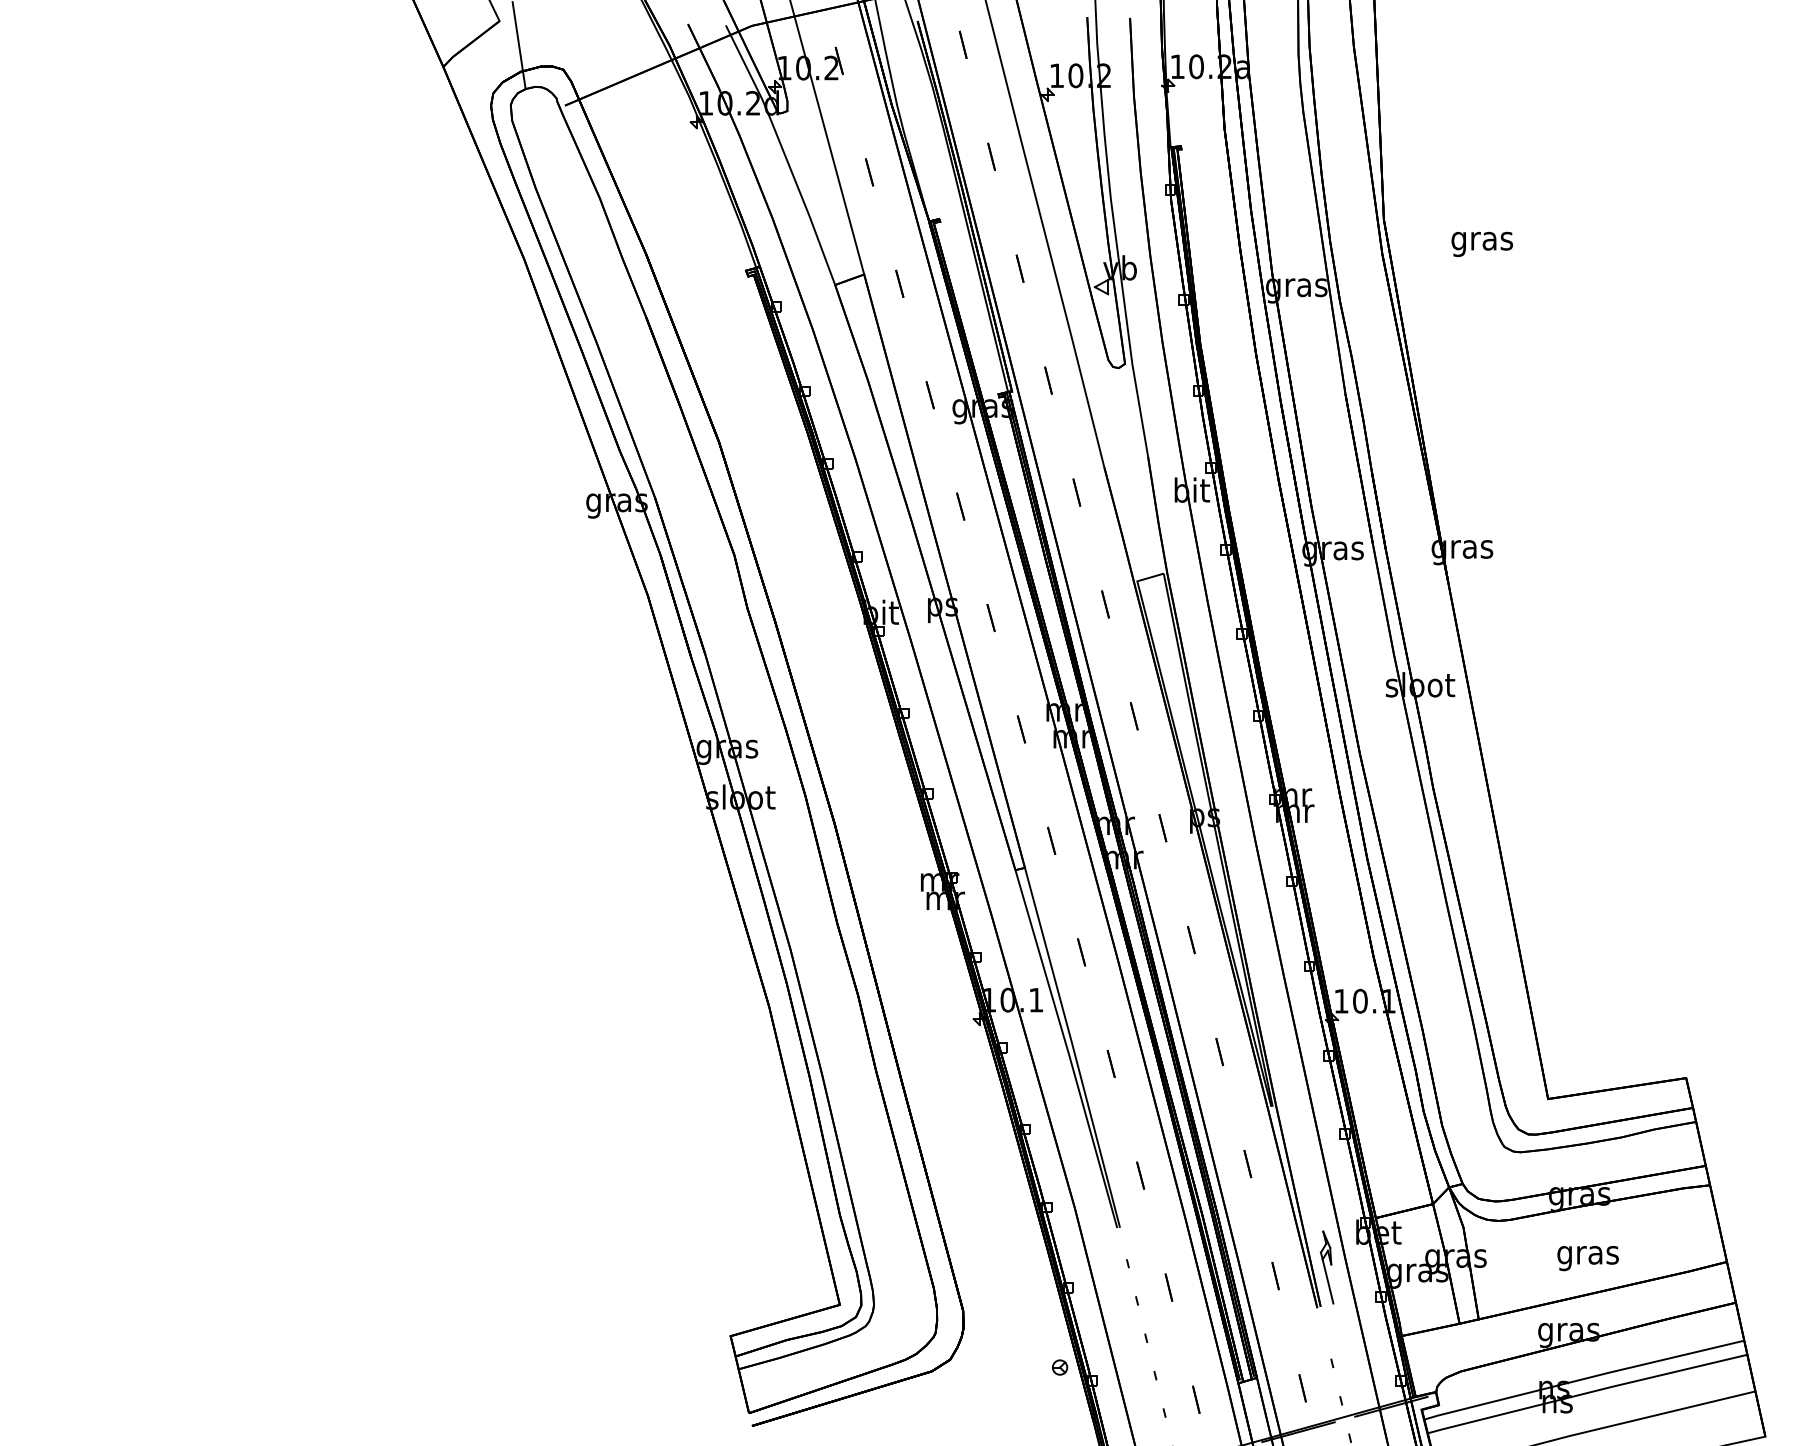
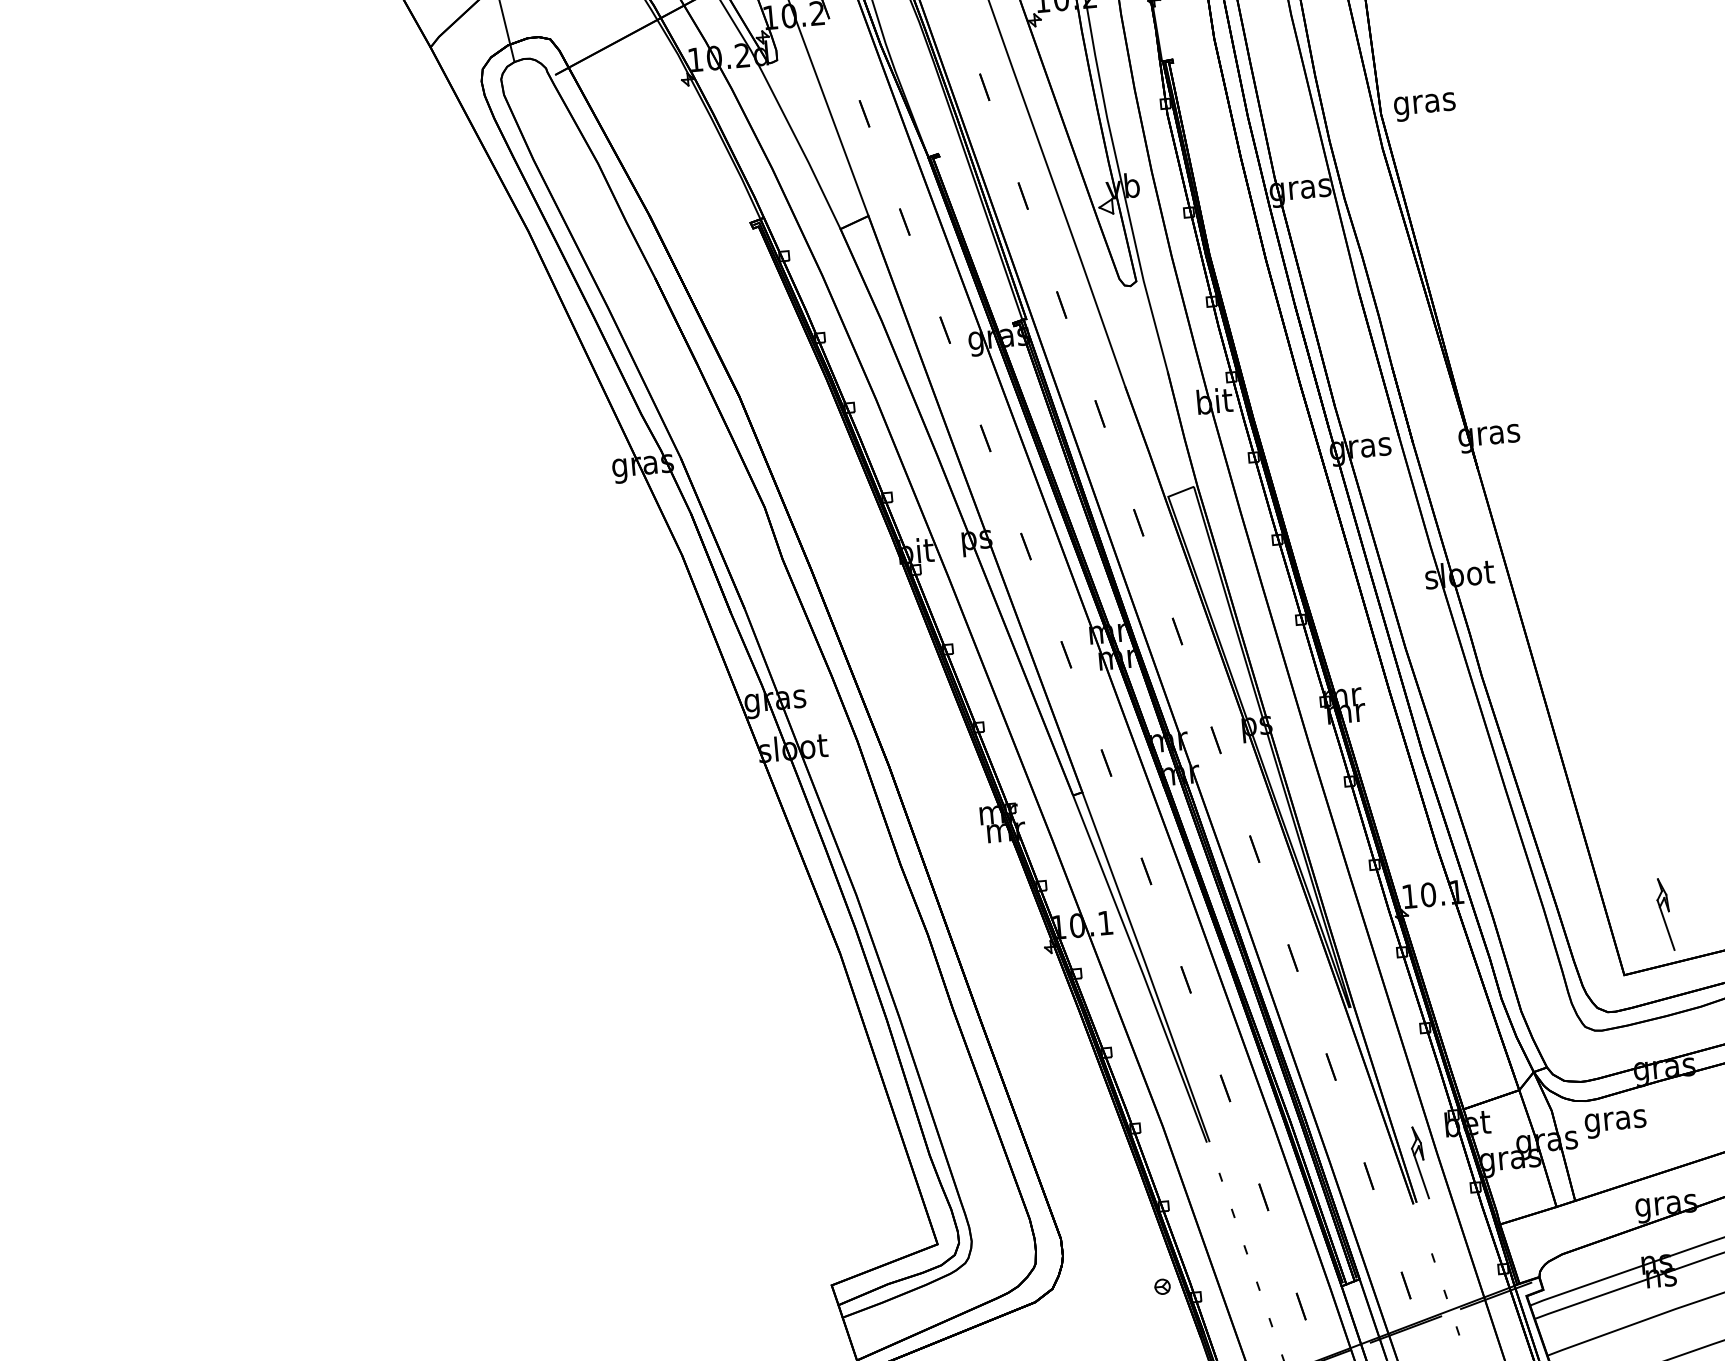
text: (1481, 244) -> (1424, 107), moved
part: (1593, 1042) -> (1664, 914), added
text: (1587, 1258) -> (1615, 1124), moved

